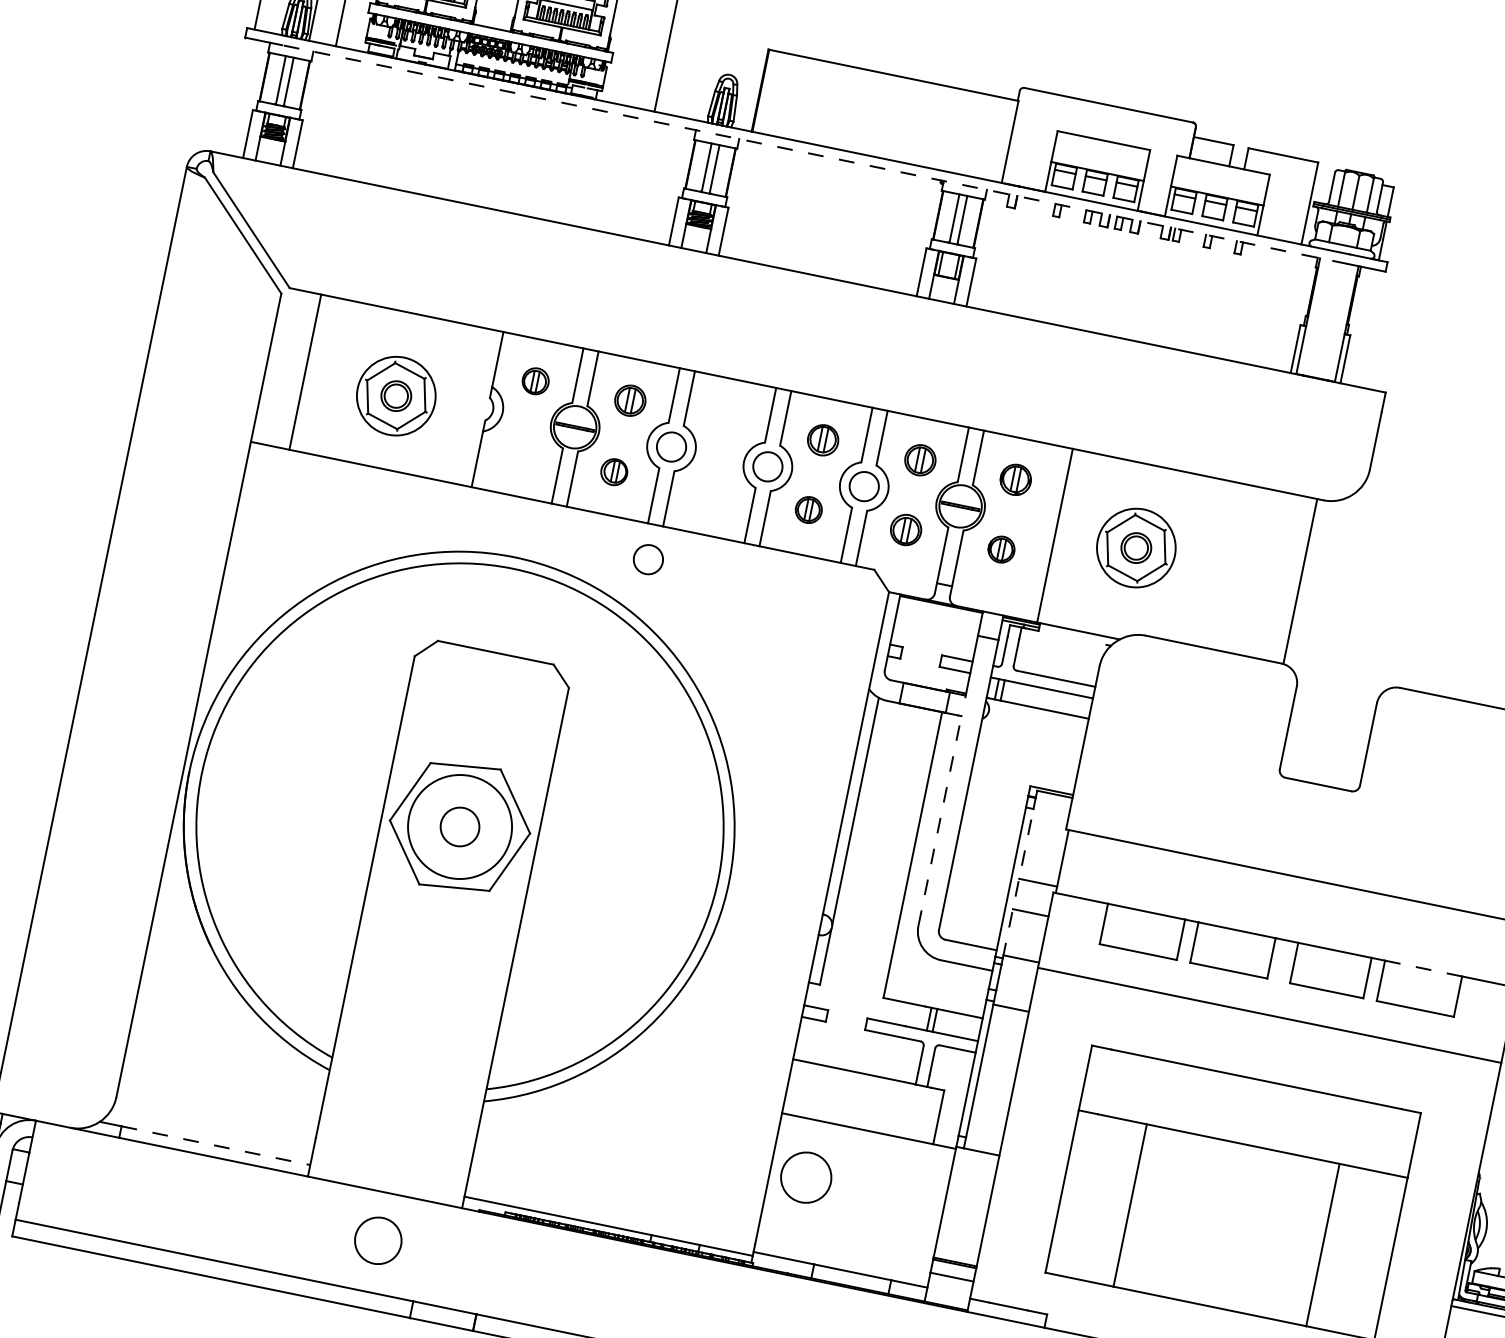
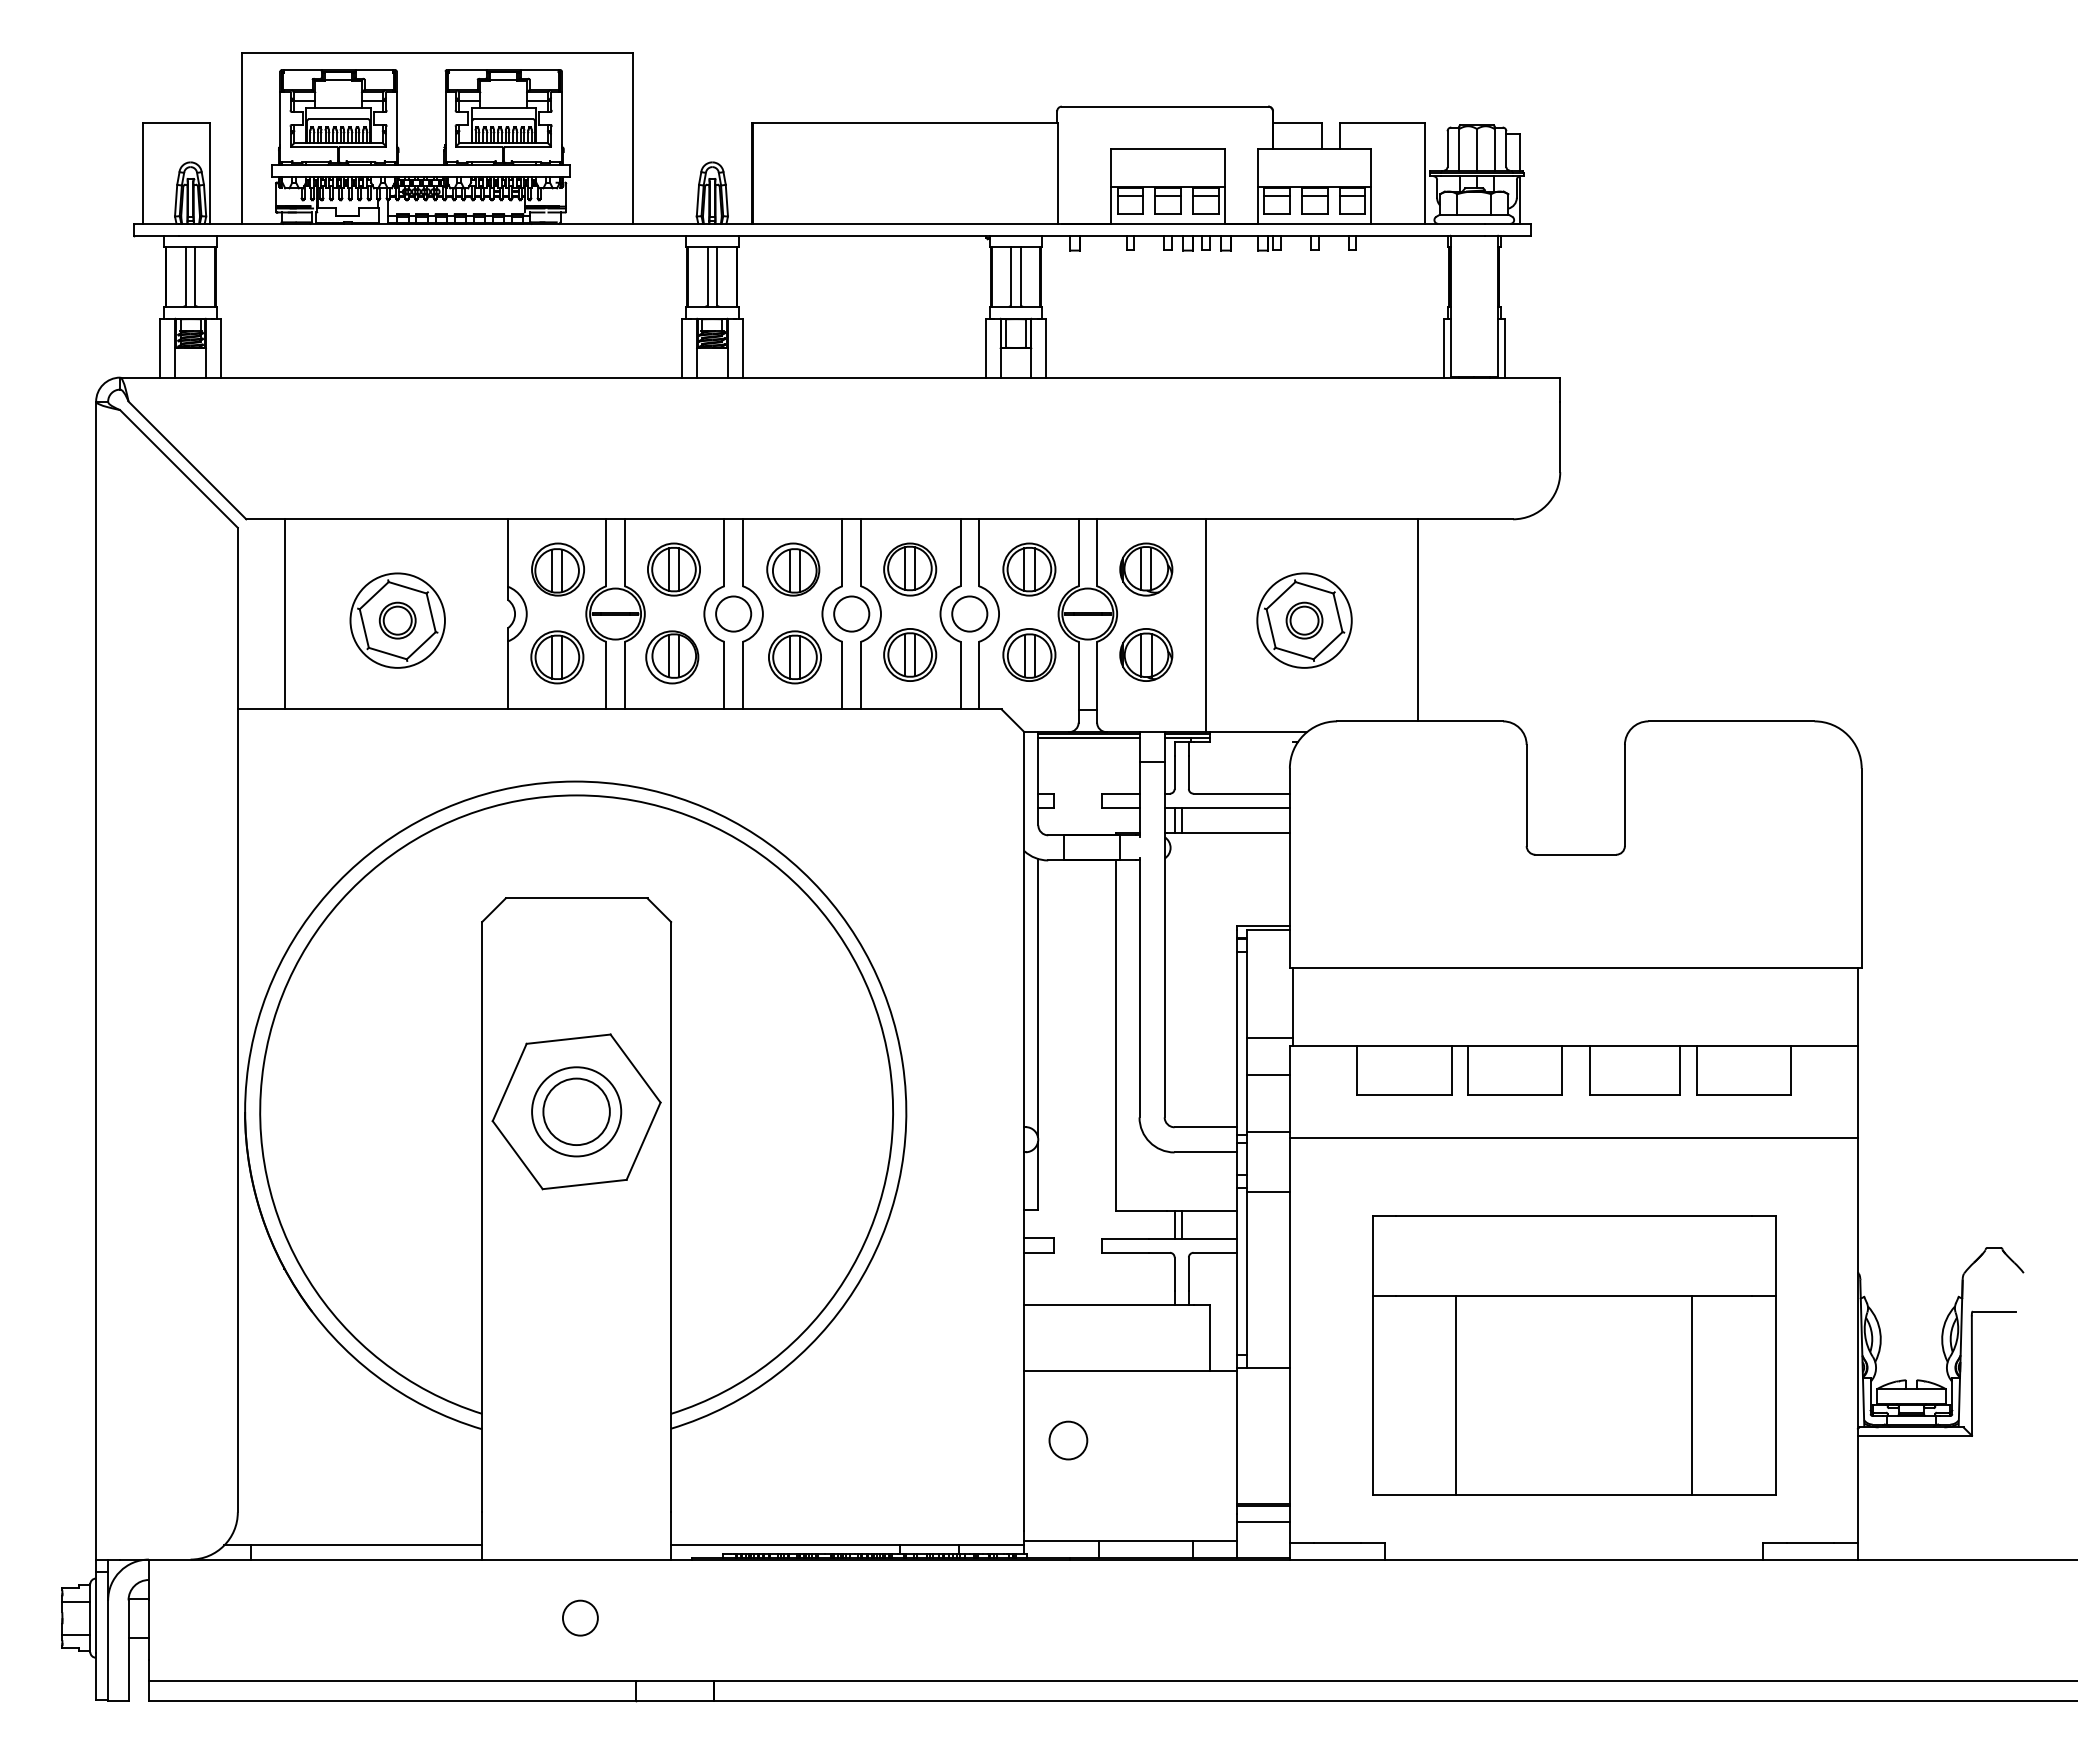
line: (814, 154) -> (831, 235), dashed -> solid
part: (535, 381) -> (557, 569), size x1.67
part: (629, 400) -> (673, 569), size x1.43
part: (727, 420) -> (793, 569), added
part: (823, 440) -> (910, 569), size x1.43
part: (520, 452) -> (557, 657), added
part: (920, 460) -> (1029, 569), size x1.43
part: (614, 472) -> (672, 657), size x1.67
part: (1015, 479) -> (1146, 569), size x1.43
part: (713, 492) -> (794, 657), added
part: (809, 509) -> (910, 654), size x1.67
part: (906, 529) -> (1029, 654), size x1.43
part: (1001, 549) -> (1146, 654), size x1.67
circle: (648, 559) -> (733, 751), removed
line: (1300, 581) -> (1418, 620), moved
line: (940, 607) -> (1088, 737), added
line: (940, 819) -> (1139, 987), dashed -> solid
circle: (459, 826) -> (576, 1111), size x0.71
circle: (459, 826) -> (576, 1111), size x1.43
line: (1018, 883) -> (1246, 1043), dashed -> solid
line: (1424, 968) -> (1744, 1045), dashed -> solid
line: (215, 1145) -> (366, 1545), dashed -> solid
circle: (806, 1177) -> (1068, 1440), size x0.62
circle: (377, 1240) -> (579, 1617), size x0.62

